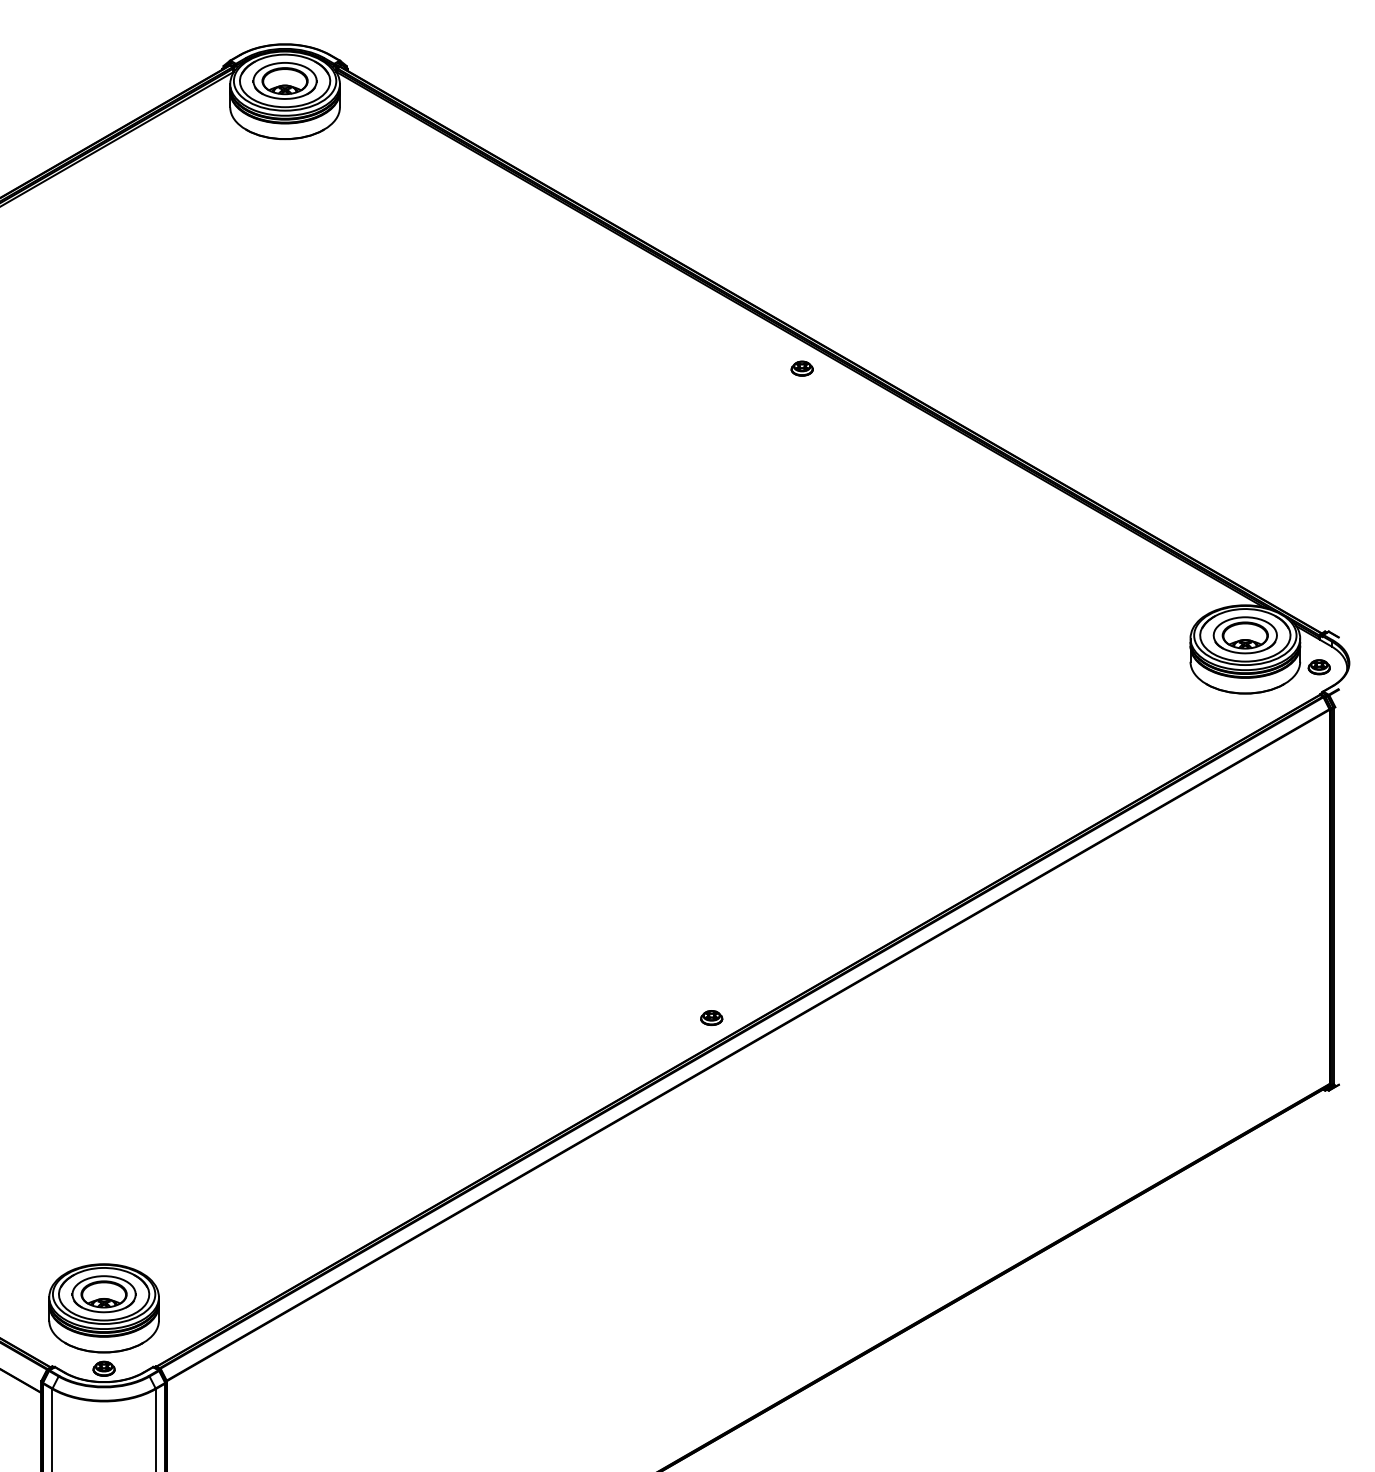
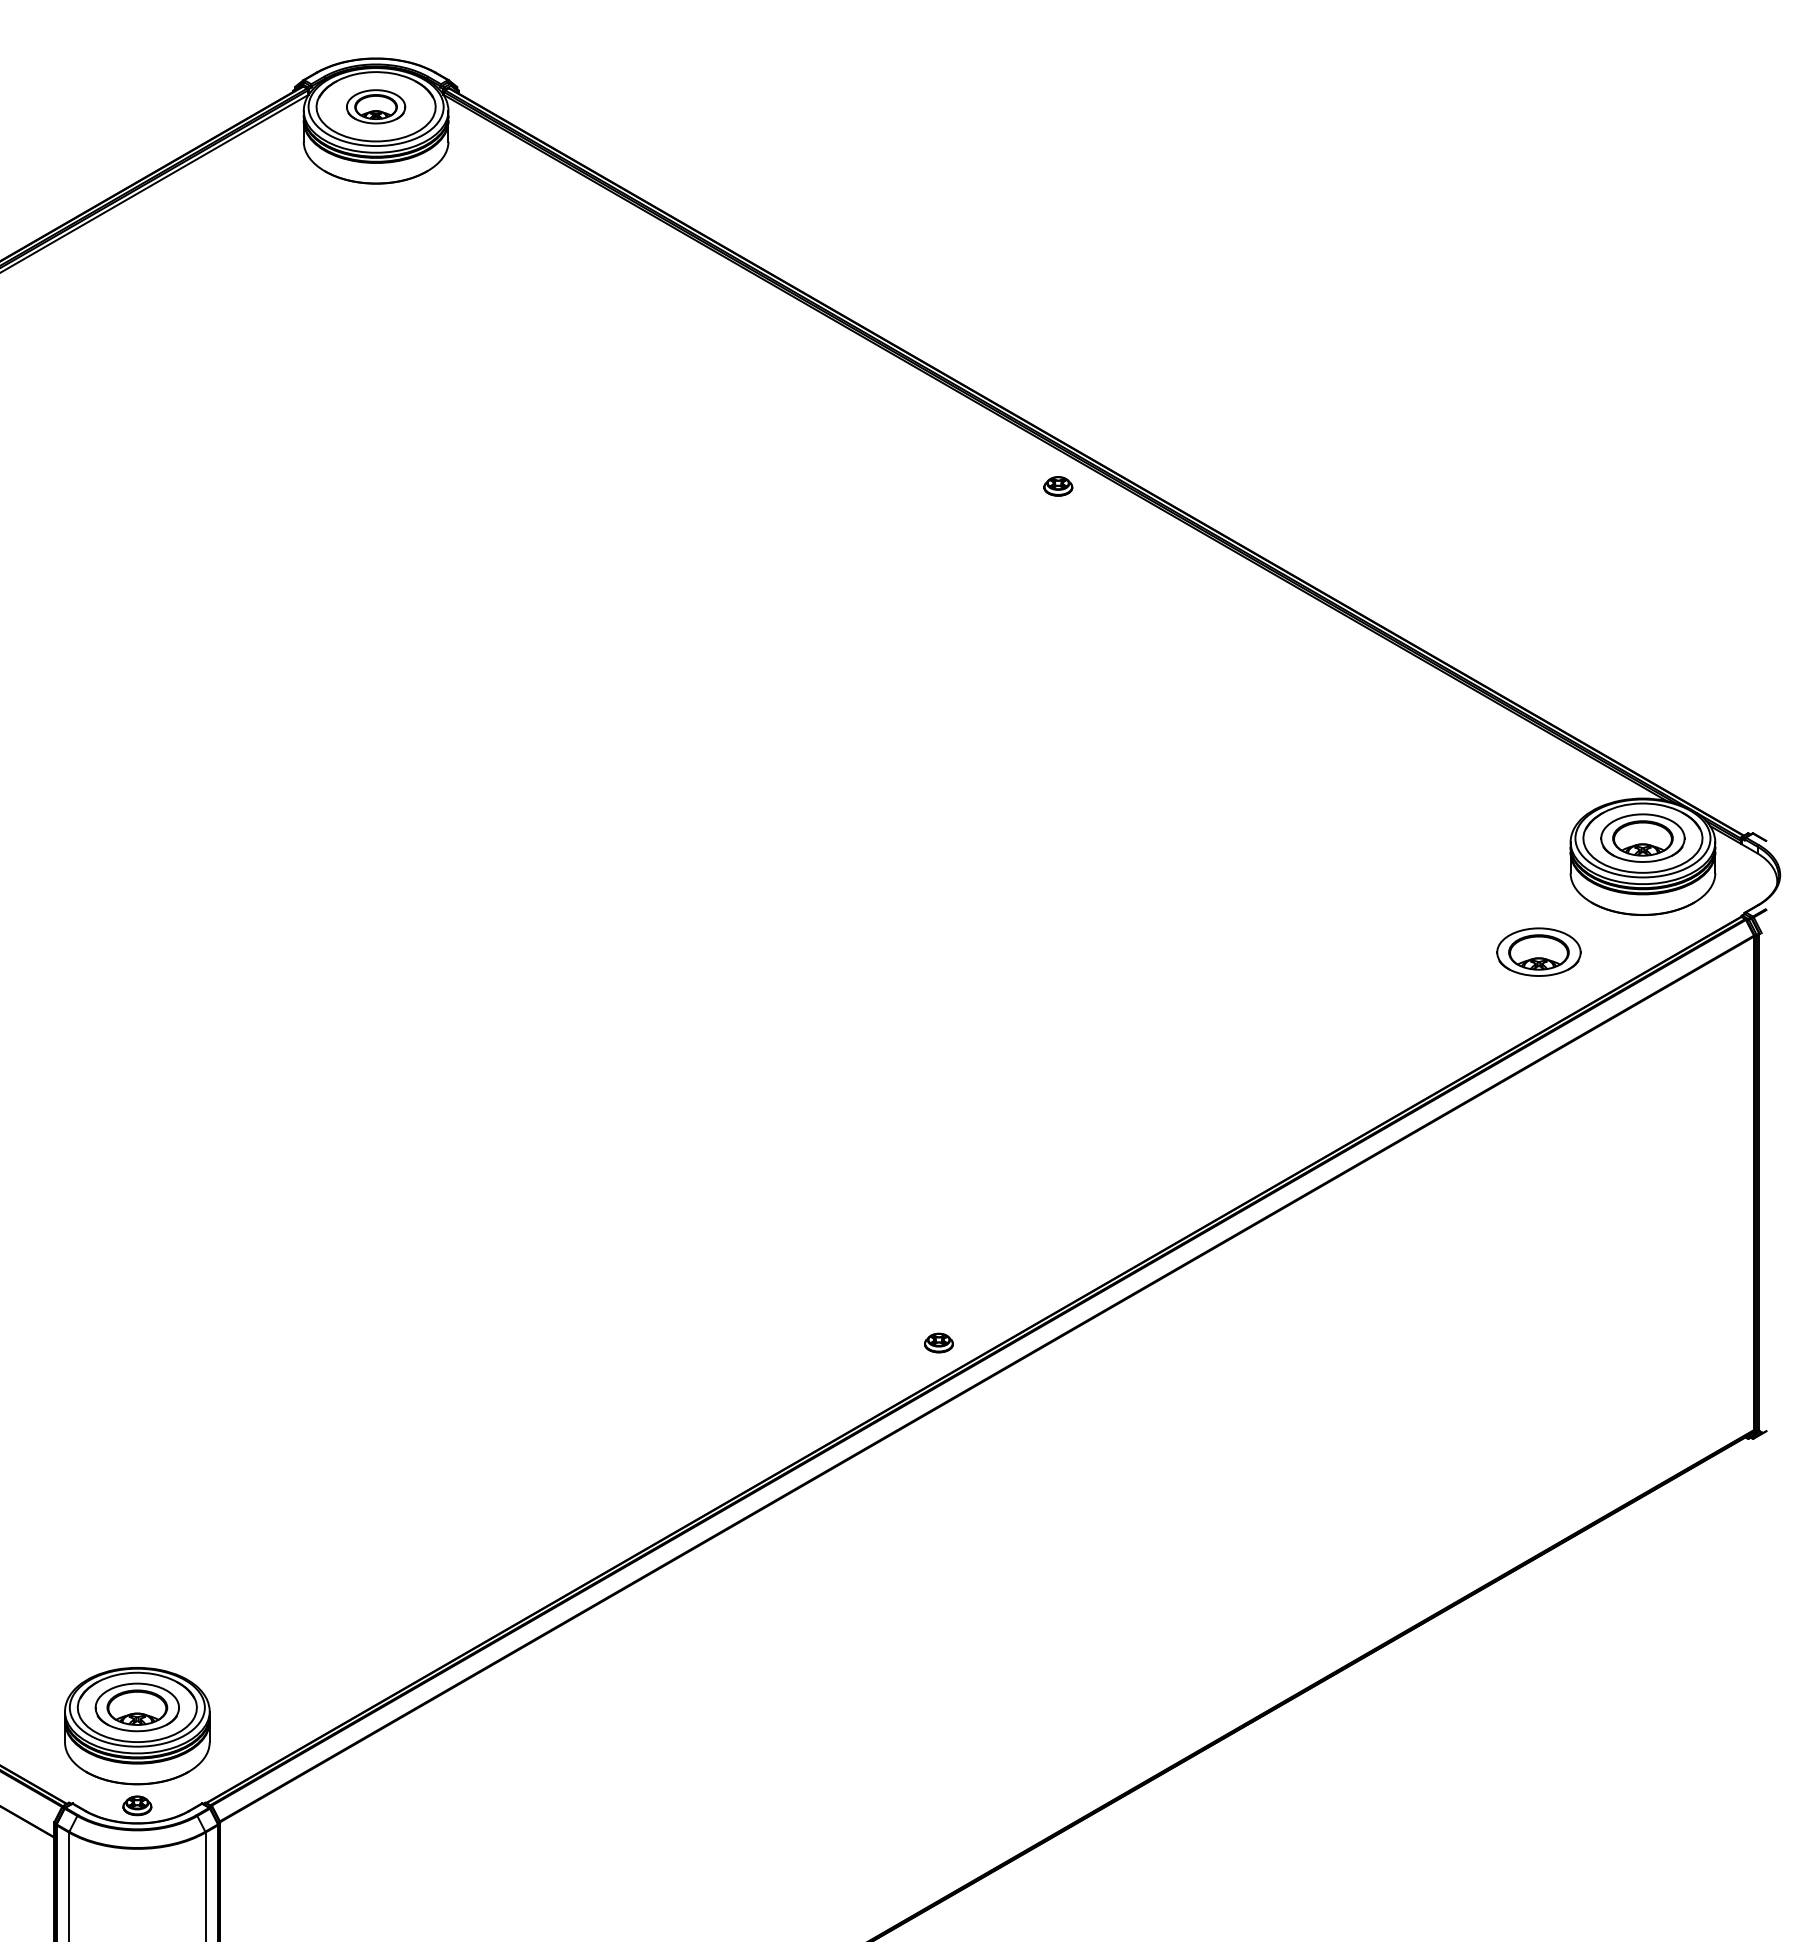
part: (284, 80) -> (375, 106), size x0.7
part: (1319, 667) -> (1740, 880), removed
part: (1166, 721) -> (1538, 951), added

